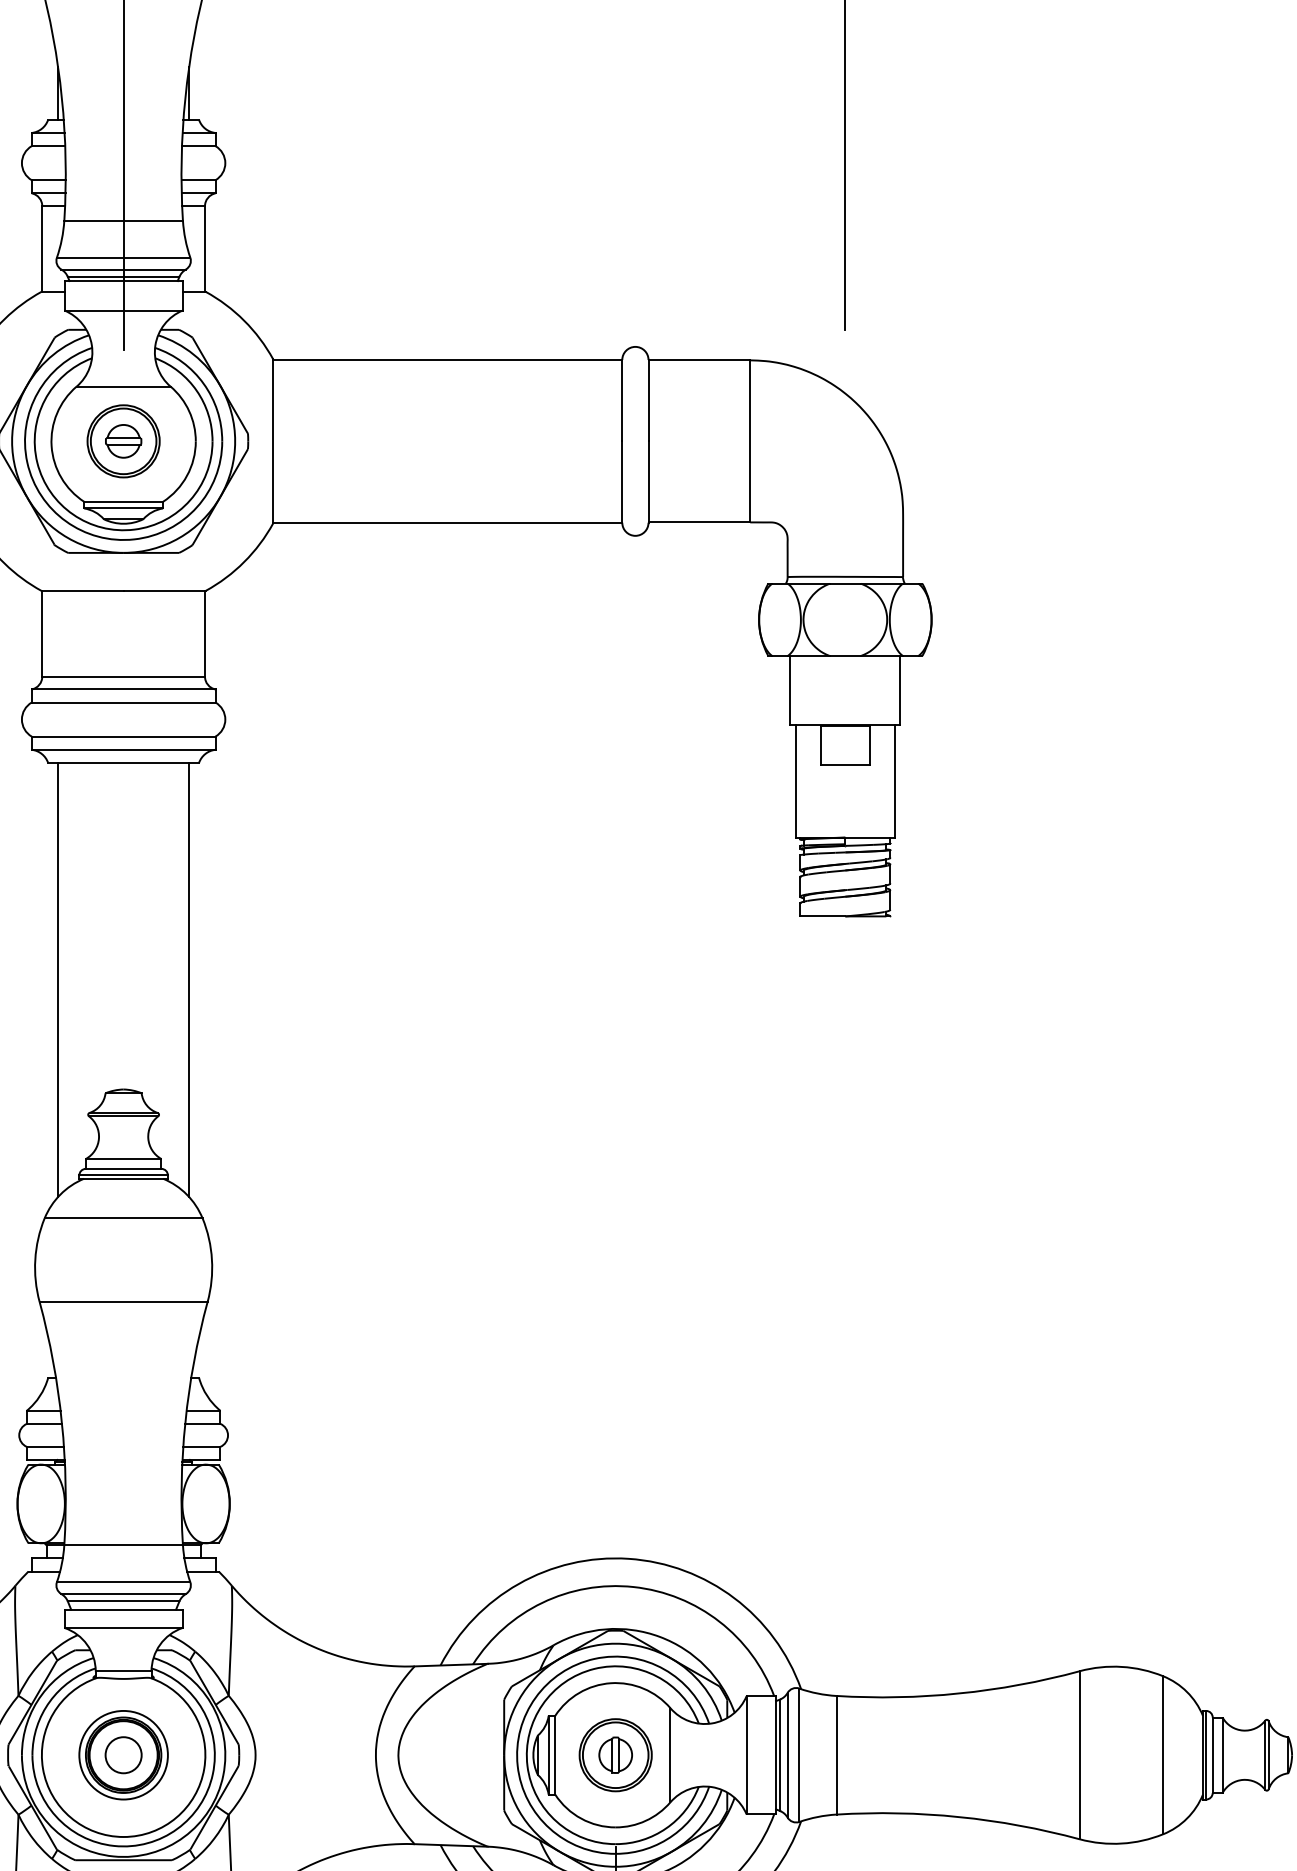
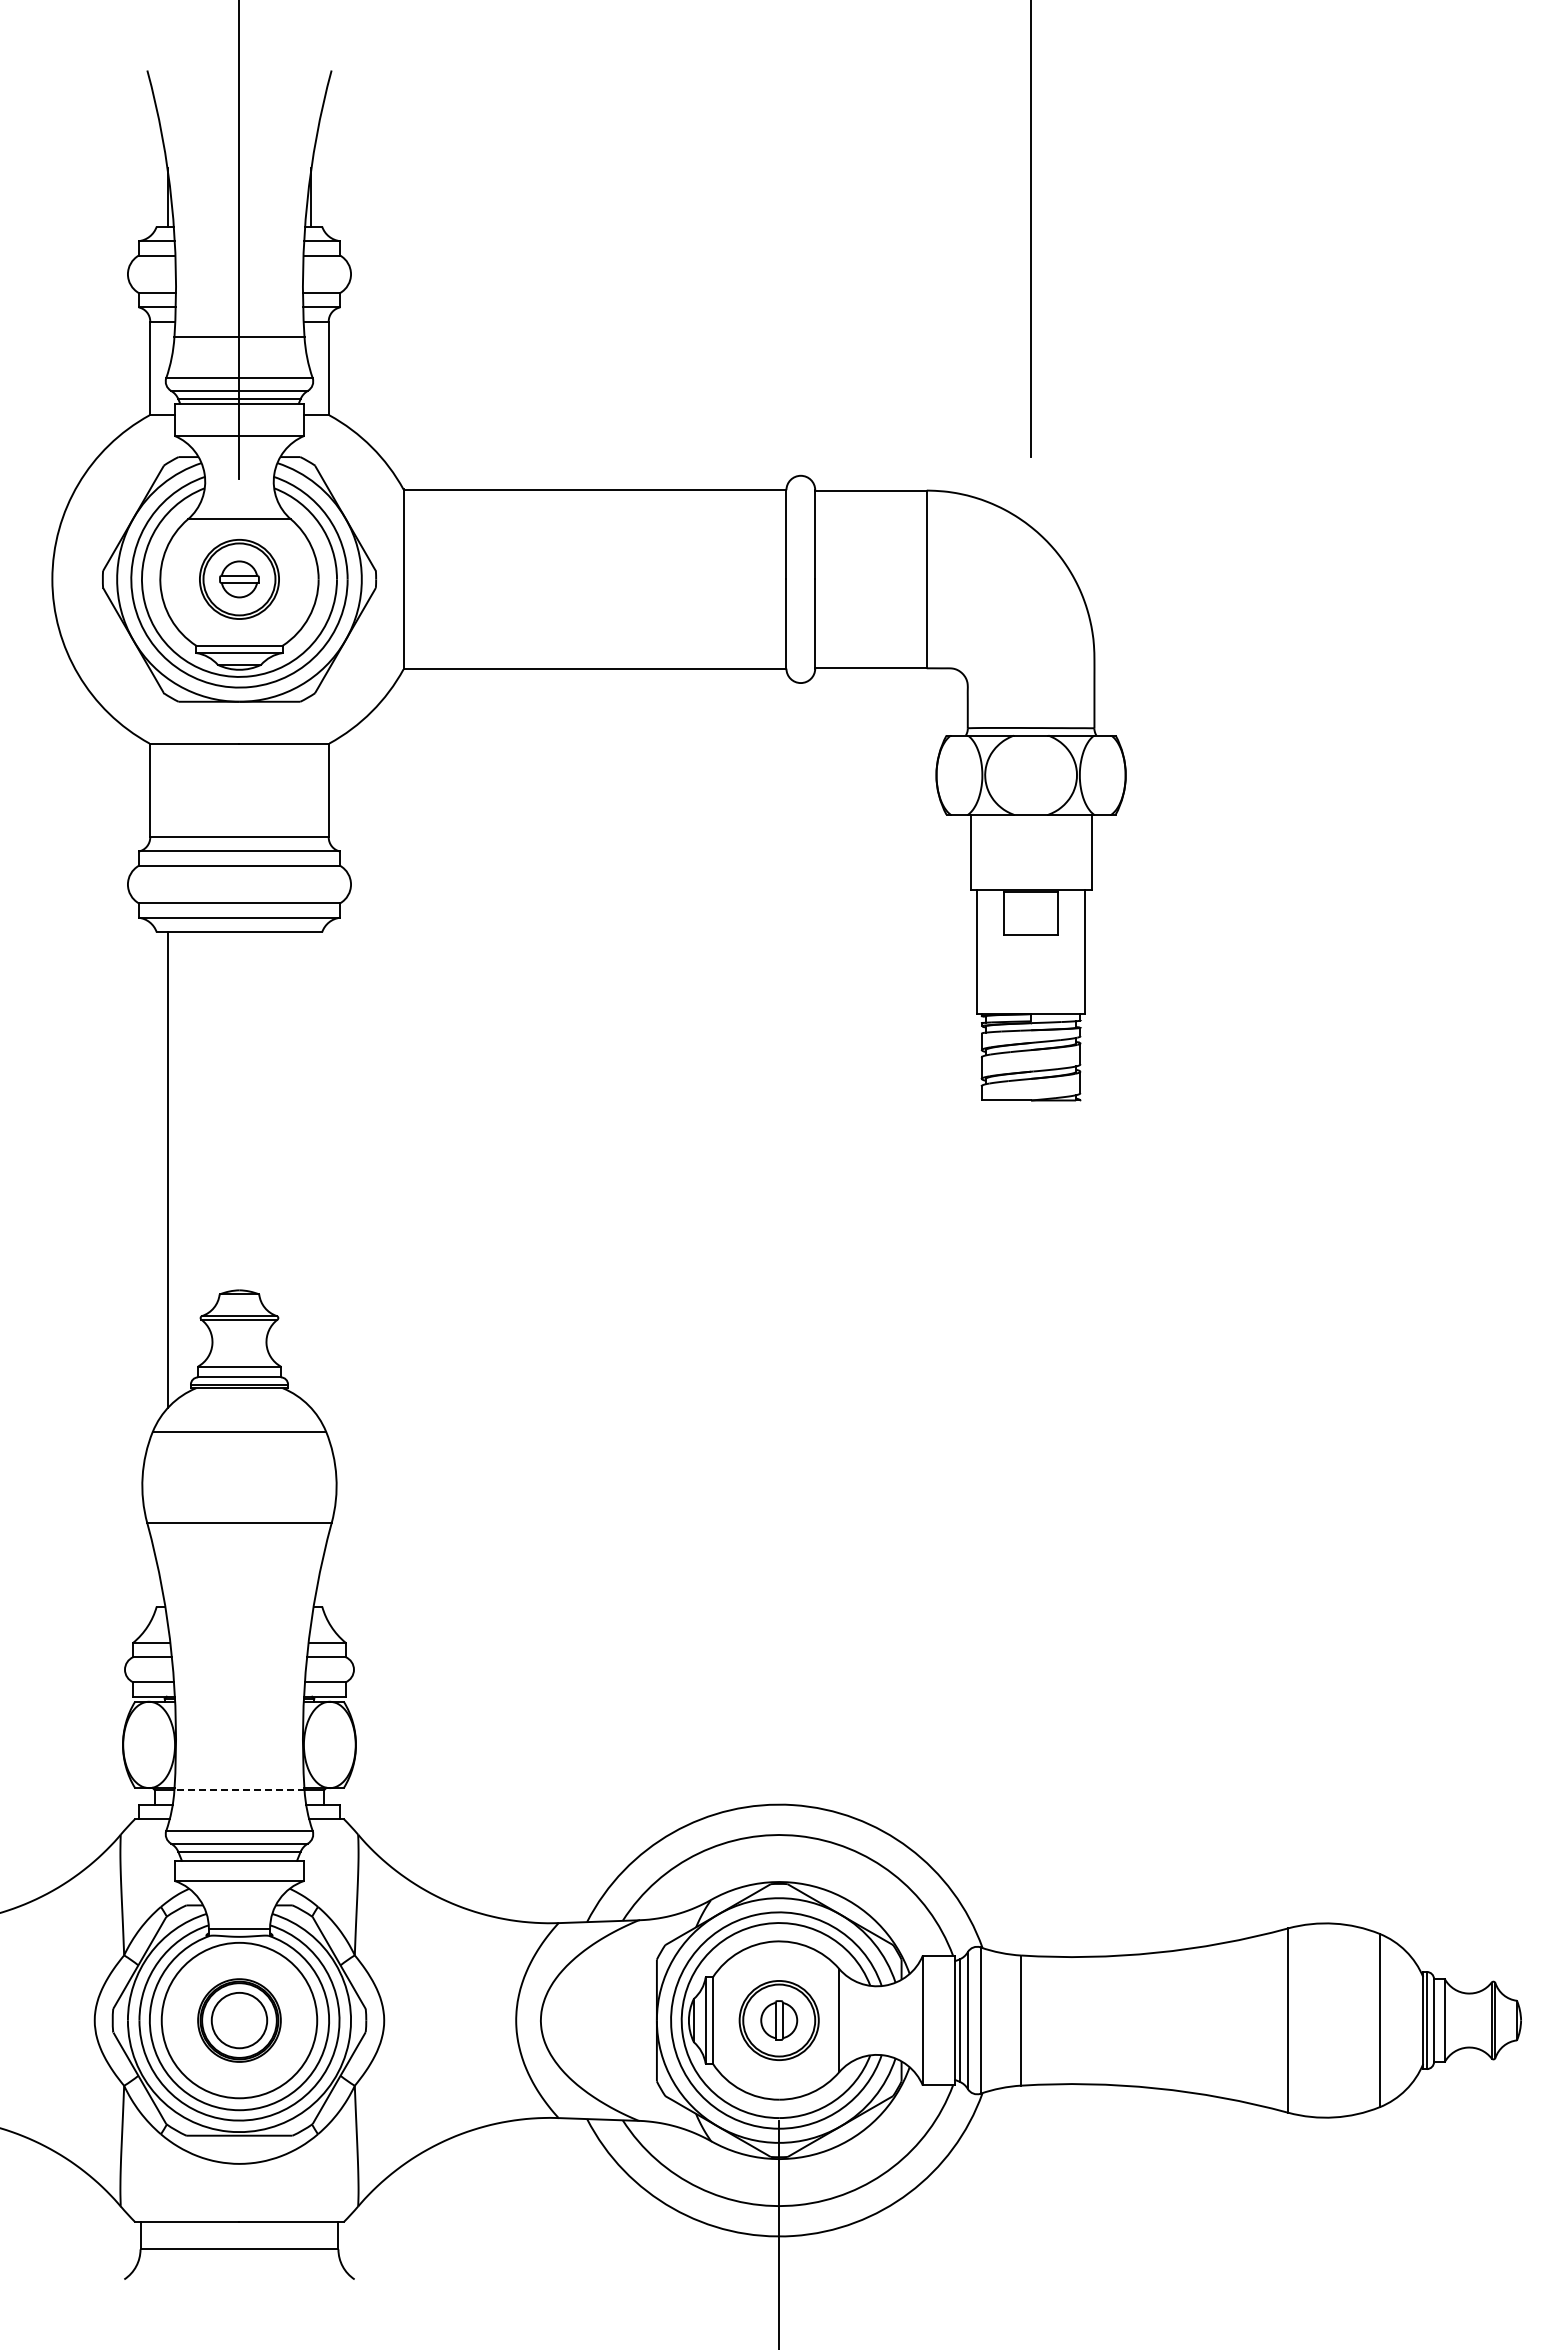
line: (189, 980) -> (311, 1170), removed
line: (122, 1545) -> (238, 1790), solid -> dashed
circle: (123, 1755) -> (239, 2020), size x1.4
circle: (123, 1755) -> (239, 2020), size x1.6

